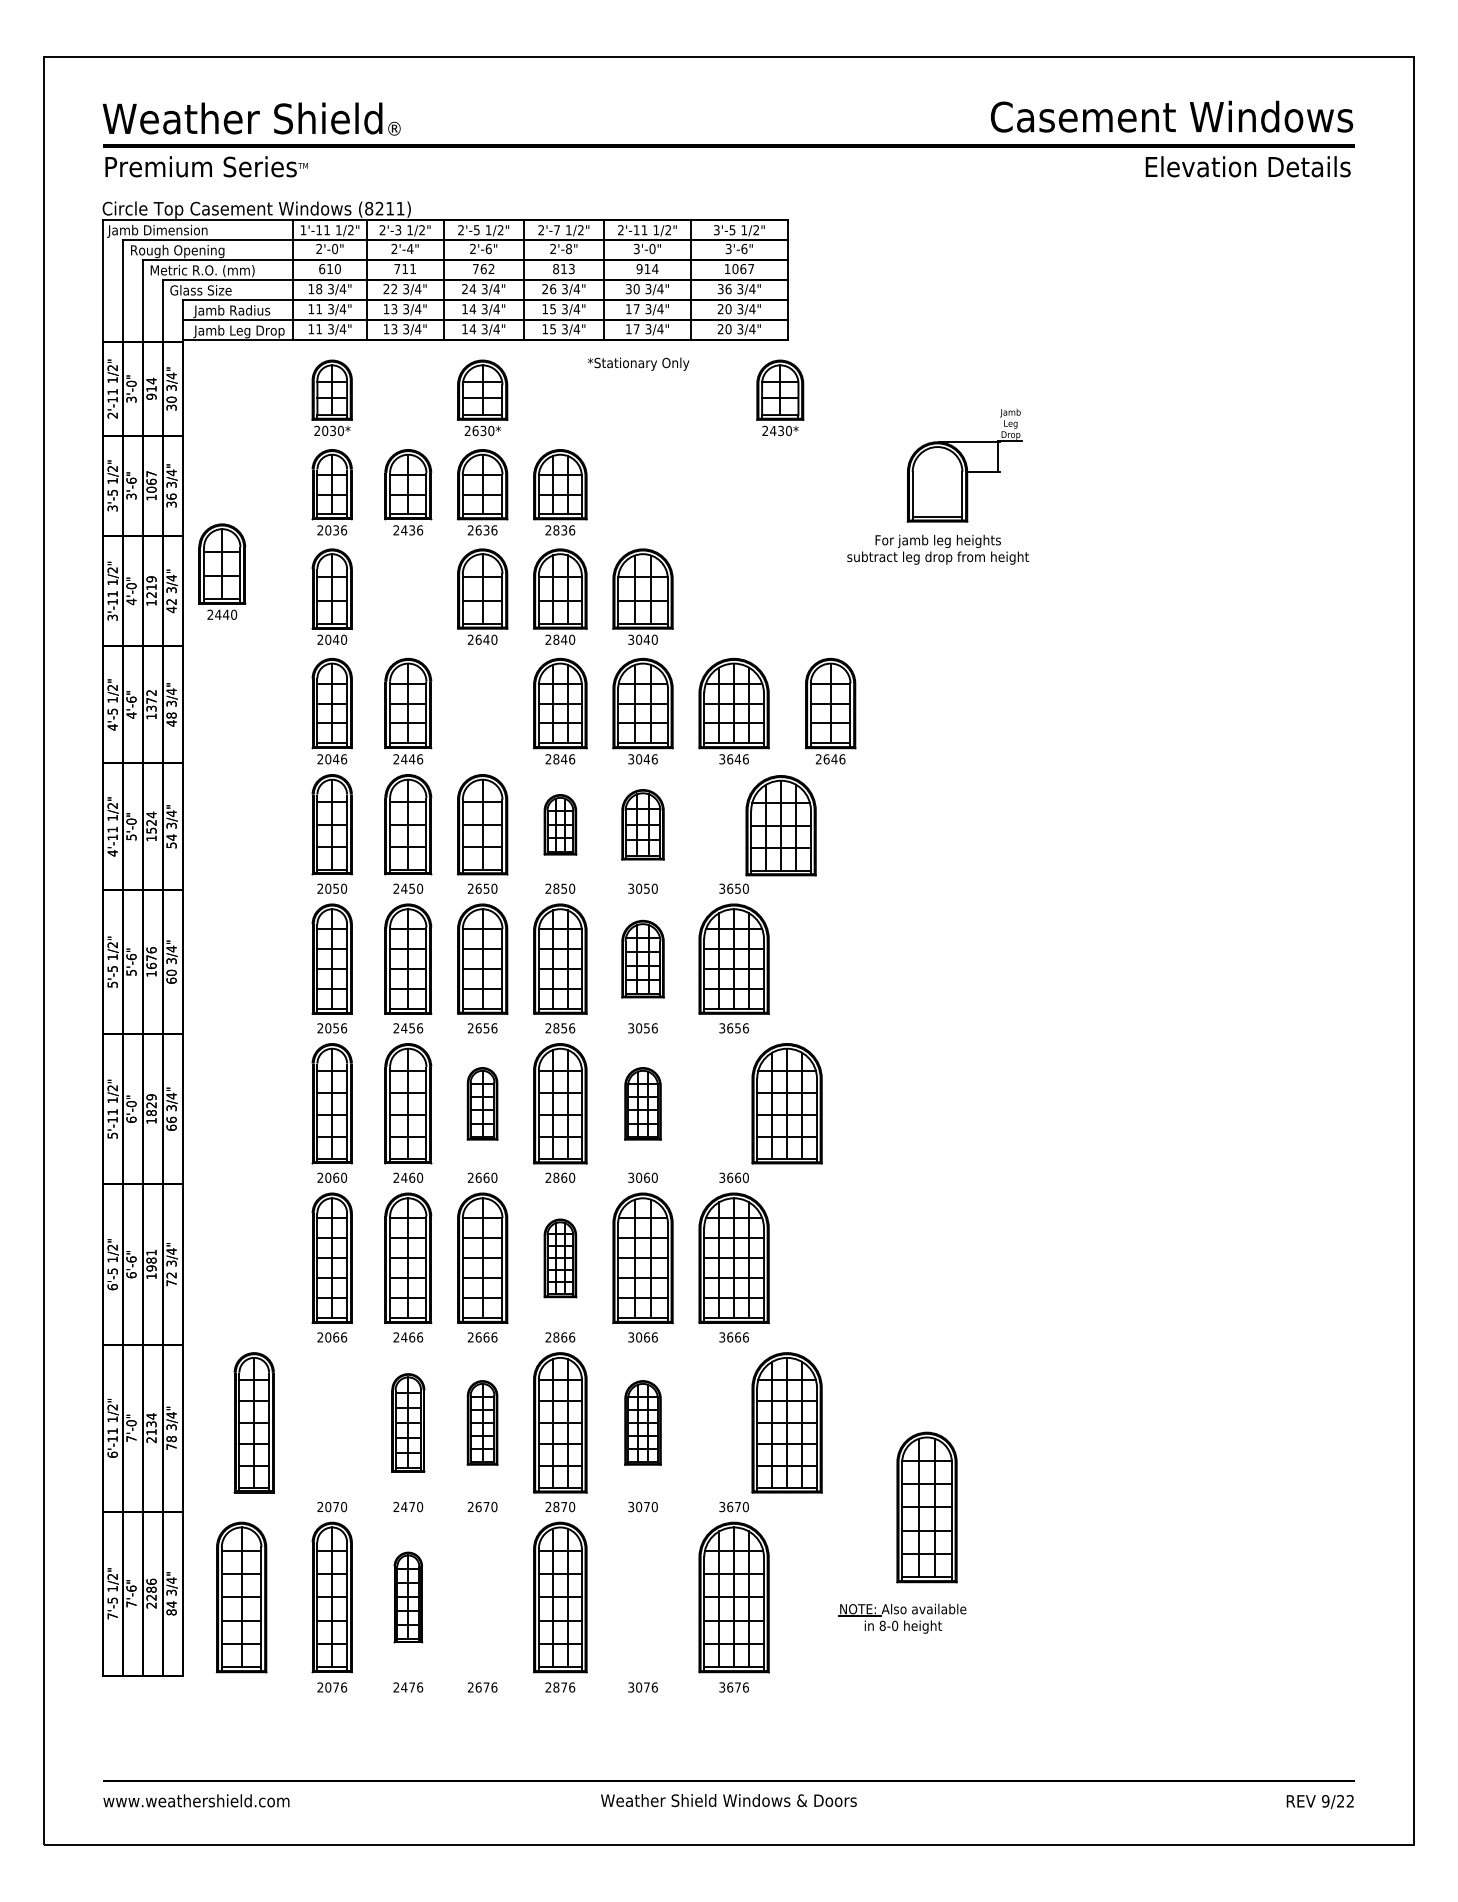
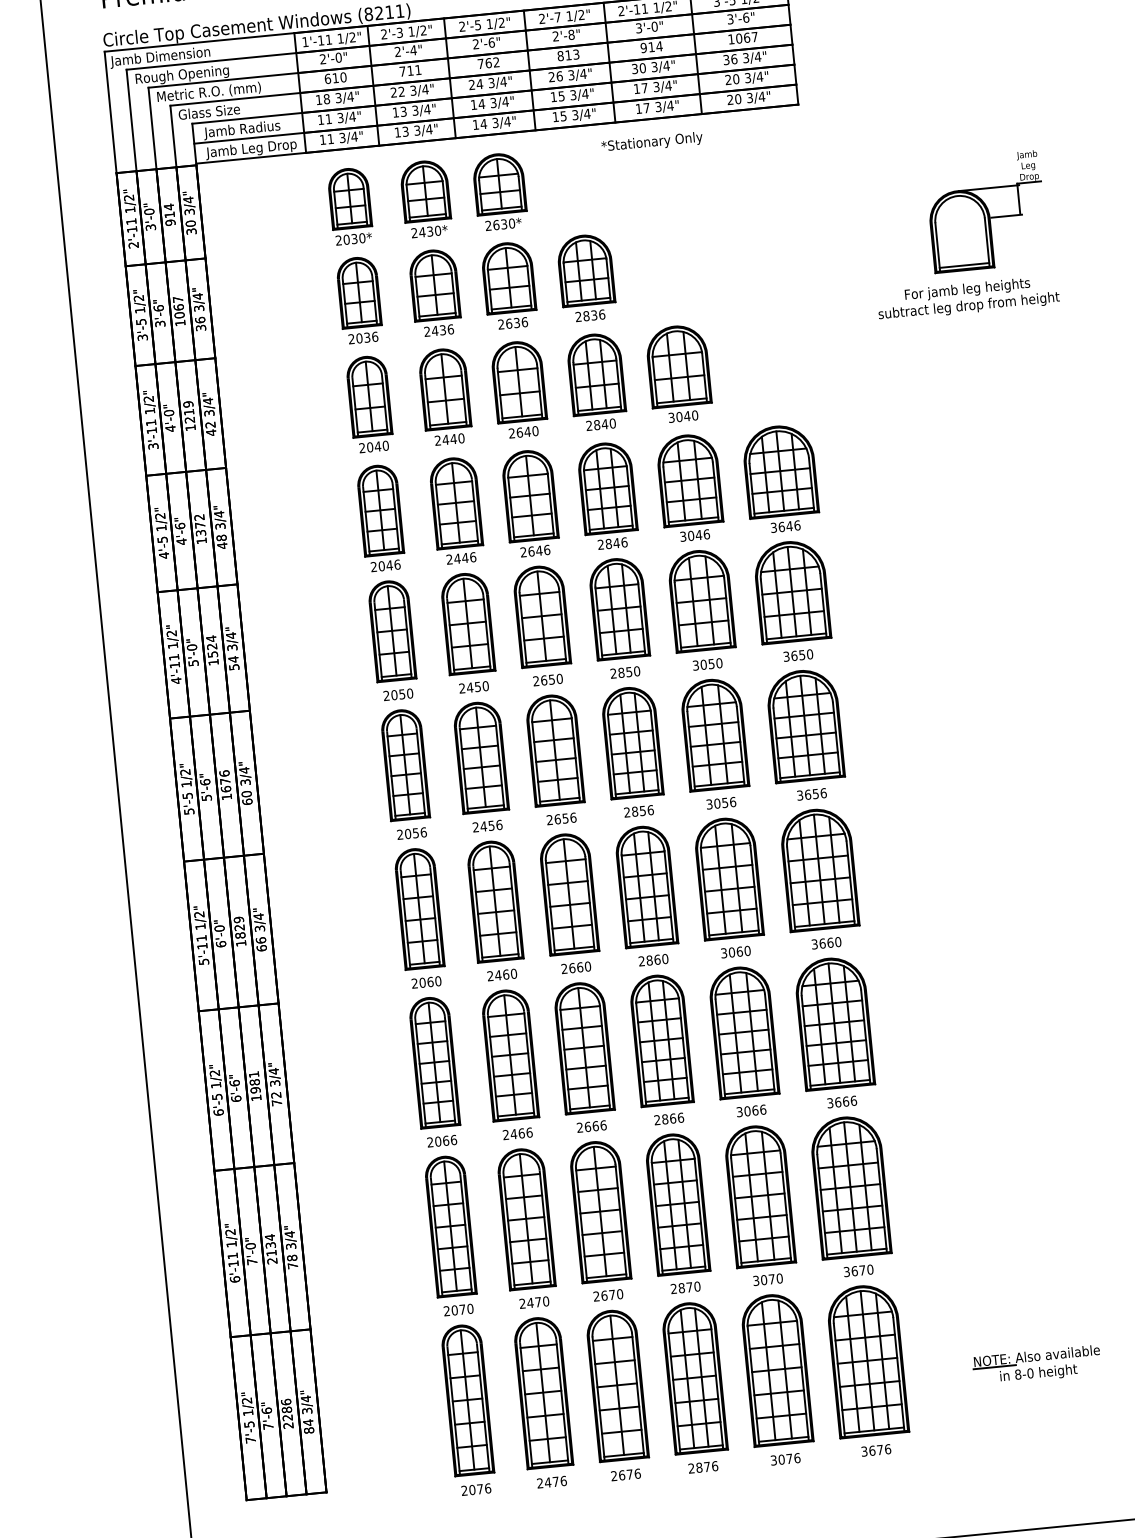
part: (780, 397) -> (426, 198), moved
part: (222, 571) -> (445, 396), moved
part: (830, 710) -> (530, 502), moved
part: (560, 824) -> (619, 608), size x1.67
part: (642, 824) -> (700, 600), size x1.43
part: (780, 825) -> (791, 591), moved
part: (642, 958) -> (713, 733), size x1.43
part: (482, 1103) -> (568, 893), size x1.67
part: (642, 1103) -> (728, 878), size x1.67
part: (786, 1103) -> (818, 869), moved
part: (560, 1258) -> (661, 1040), size x1.67
part: (253, 1422) -> (449, 1225), moved
part: (408, 1422) -> (526, 1218), size x1.43
part: (482, 1422) -> (600, 1211), size x1.67
part: (642, 1422) -> (759, 1195), size x1.67
part: (786, 1422) -> (849, 1186), moved
part: (926, 1507) -> (776, 1369), moved
part: (241, 1597) -> (617, 1385), moved
part: (408, 1597) -> (543, 1392), size x1.67

